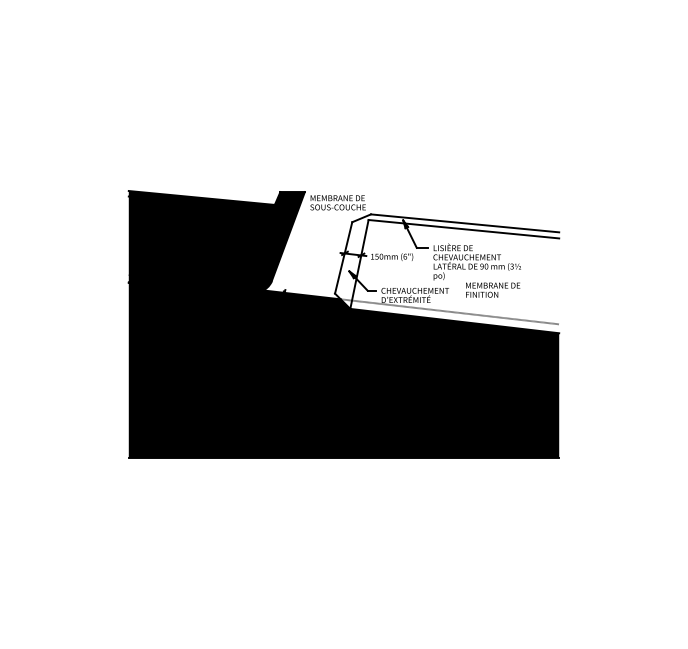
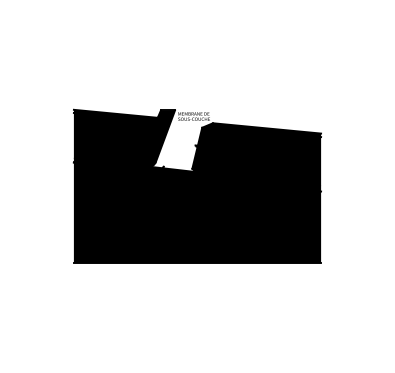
fill: (446, 274) -> (256, 157), added

